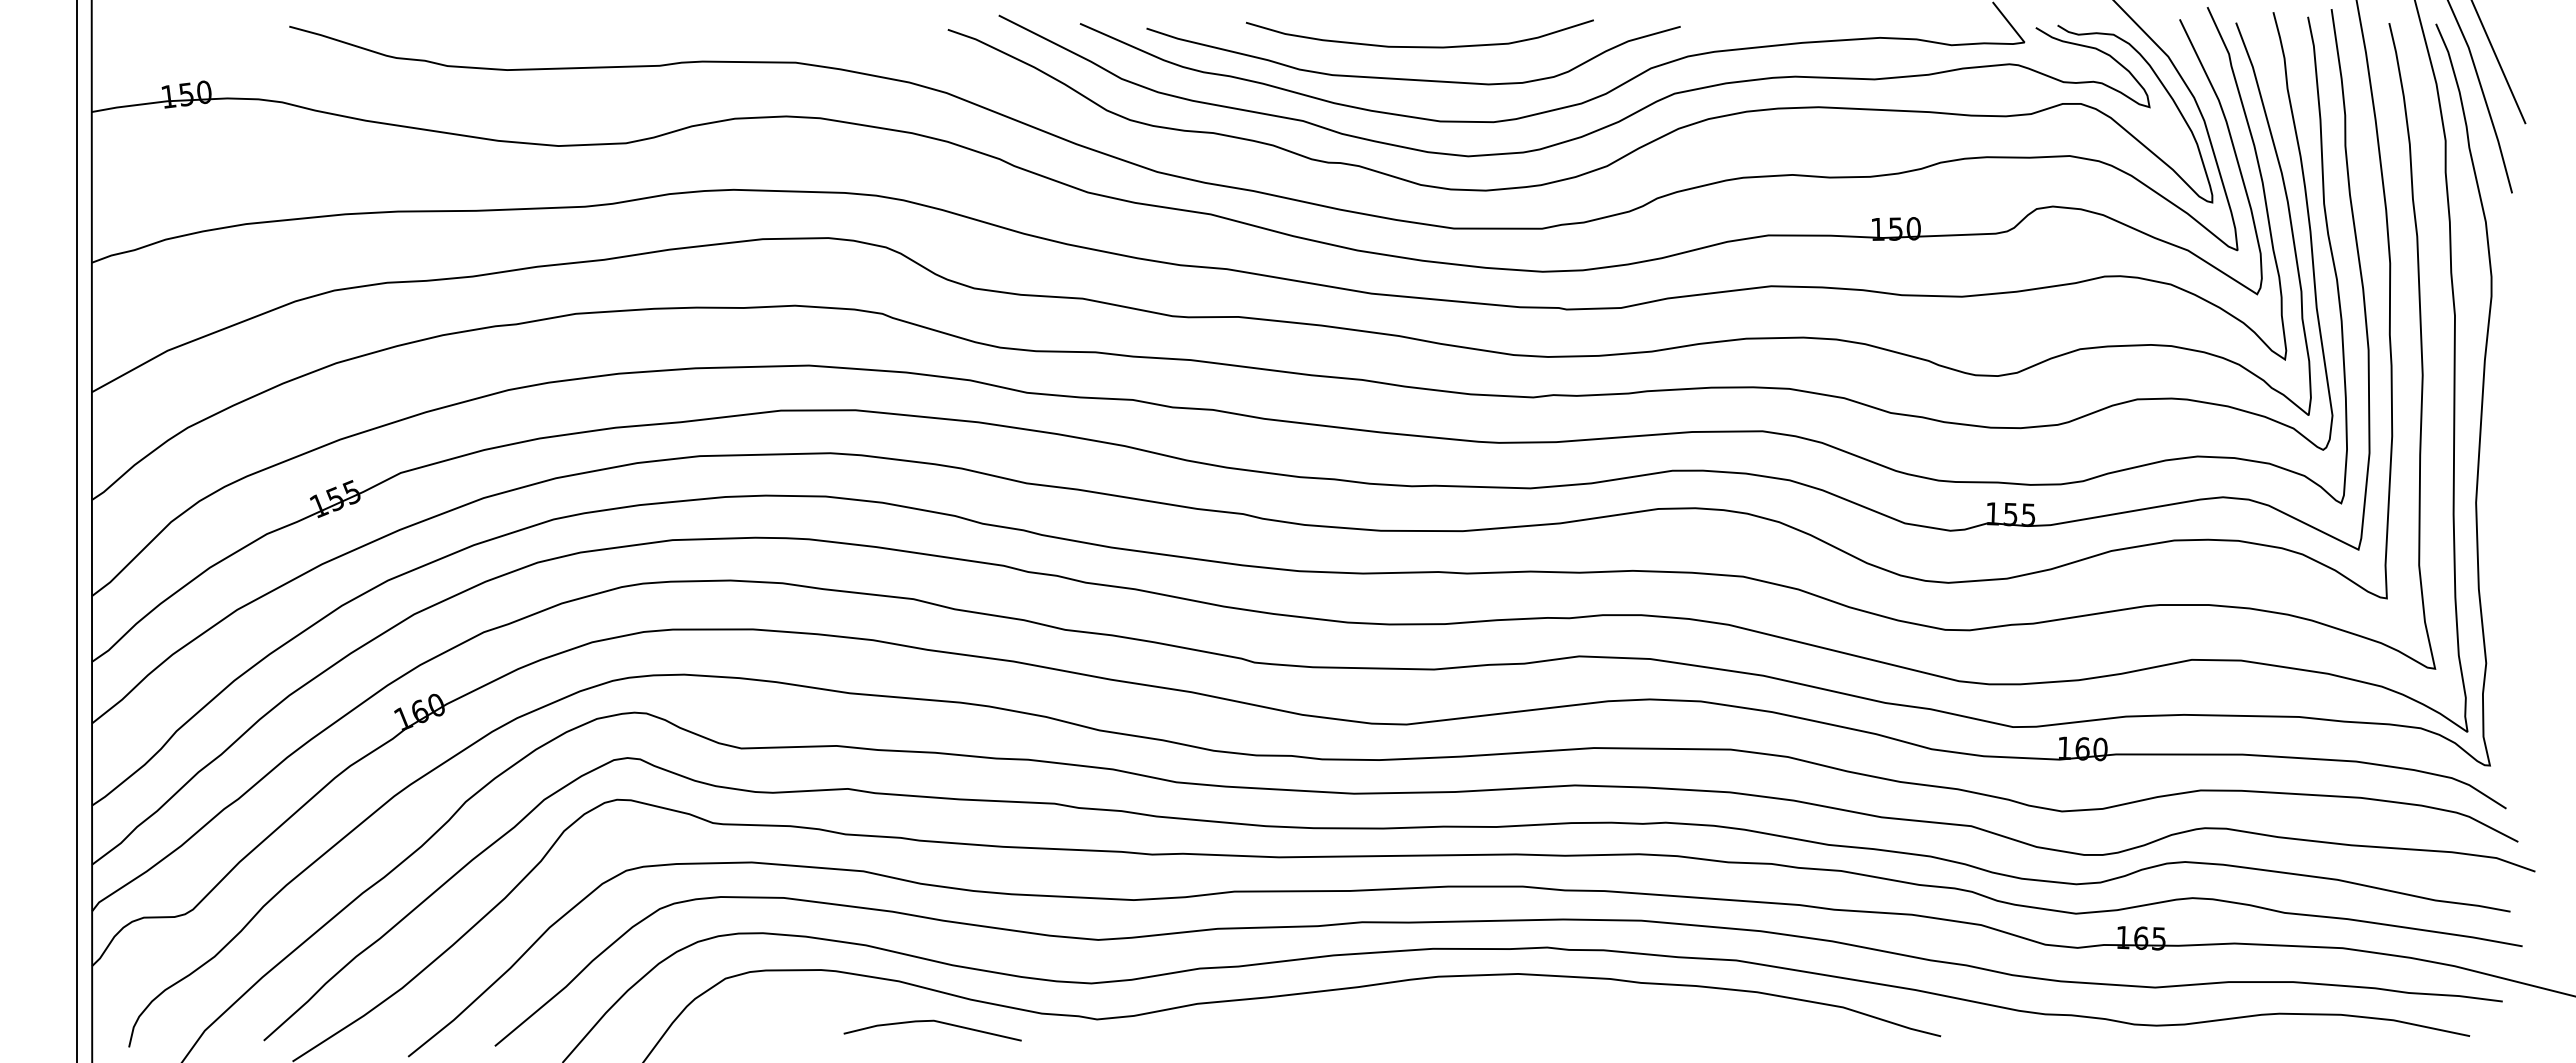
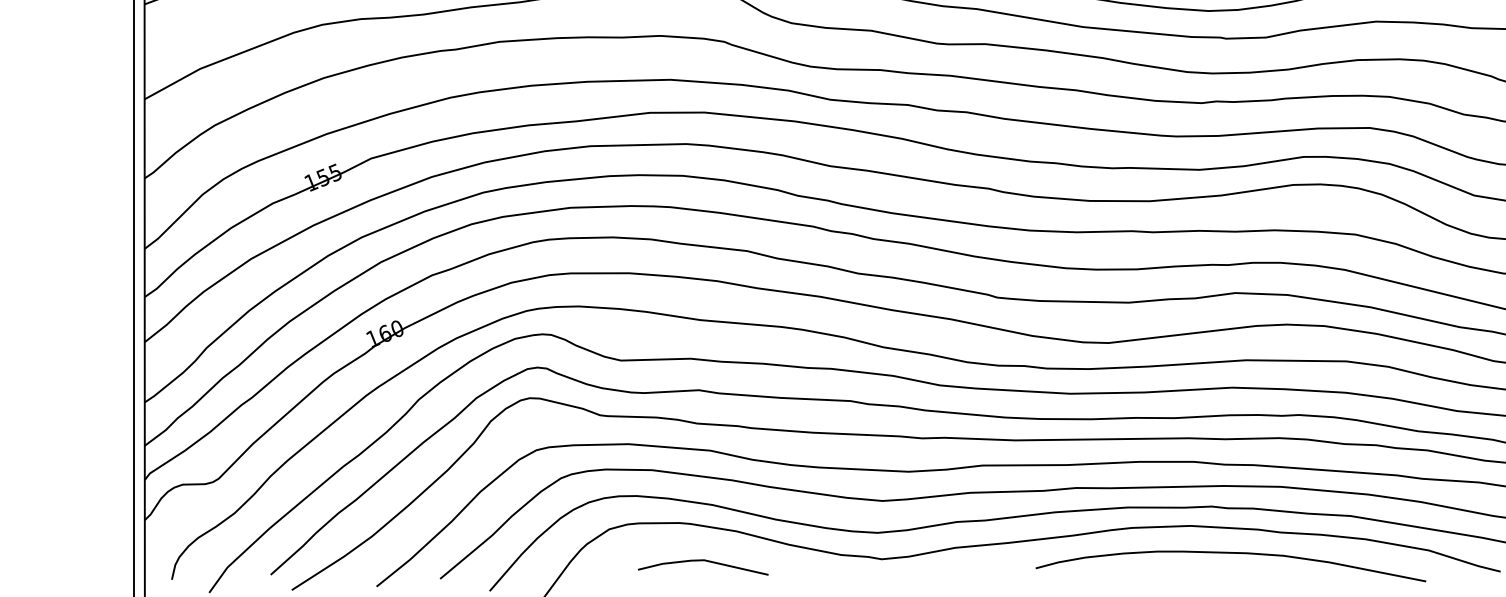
curve: (1573, 1011) -> (1231, 553), added
line: (936, 1022) -> (706, 561), moved

